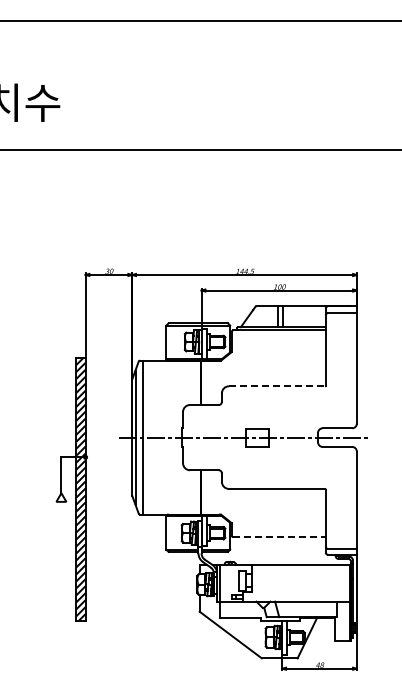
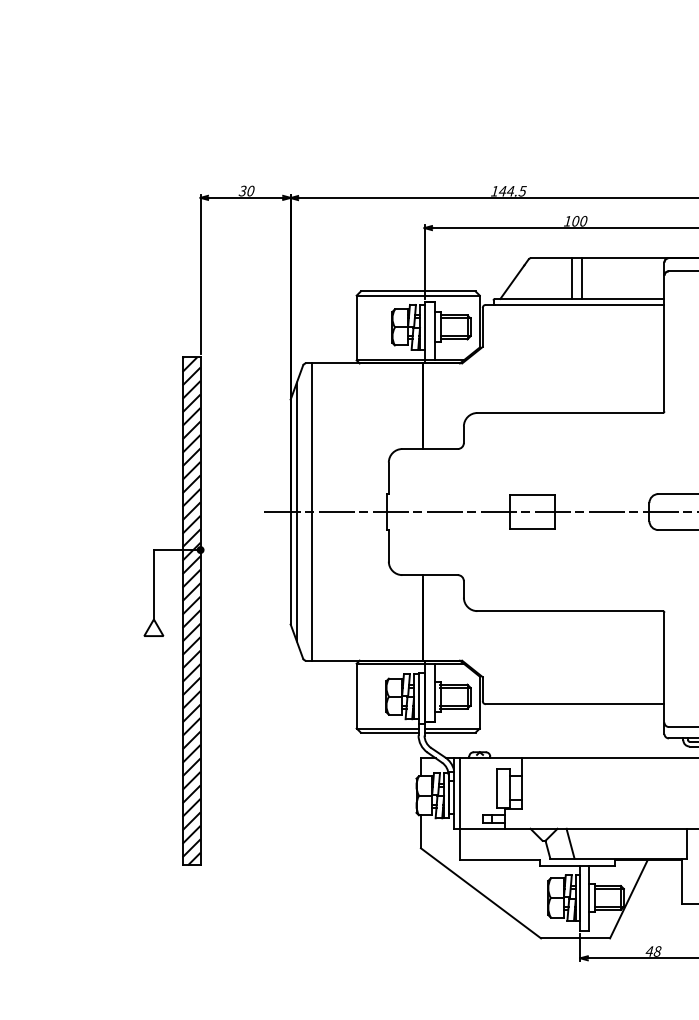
line: (277, 386) -> (571, 413), dashed -> solid
line: (280, 537) -> (576, 704), dashed -> solid

